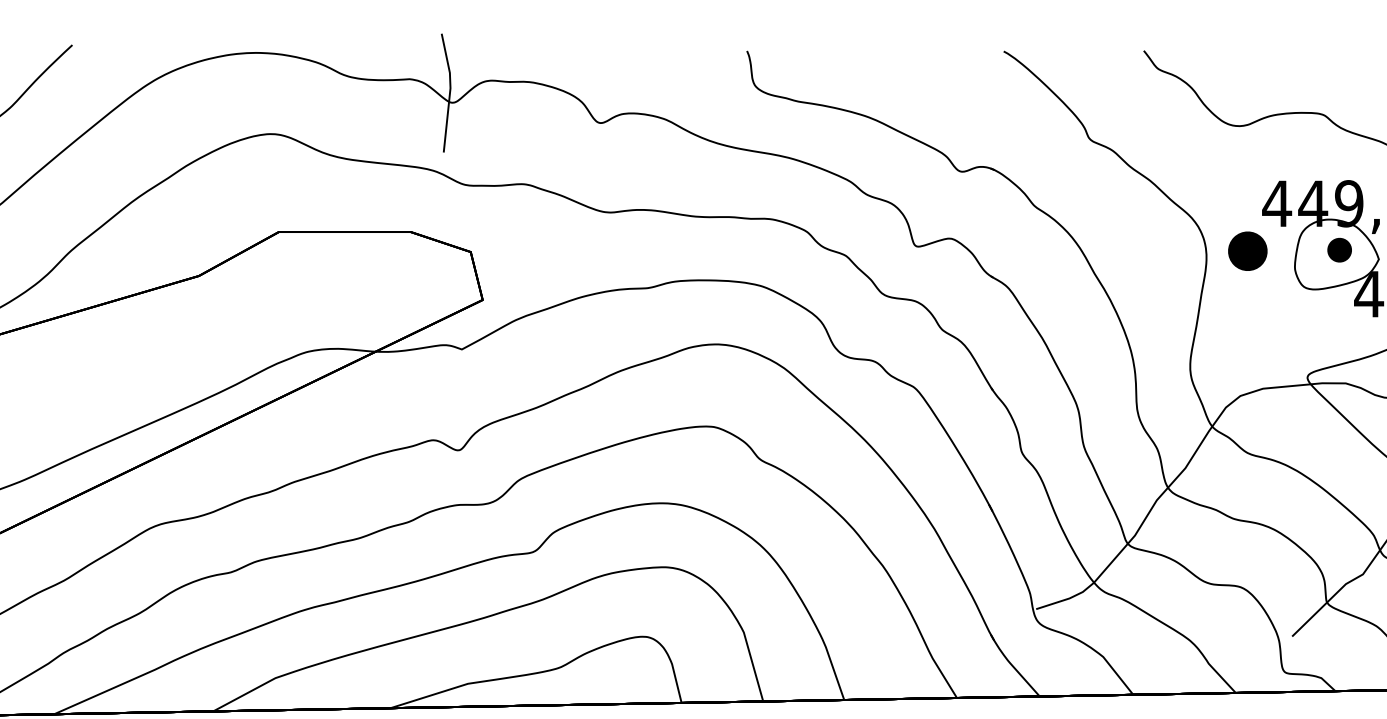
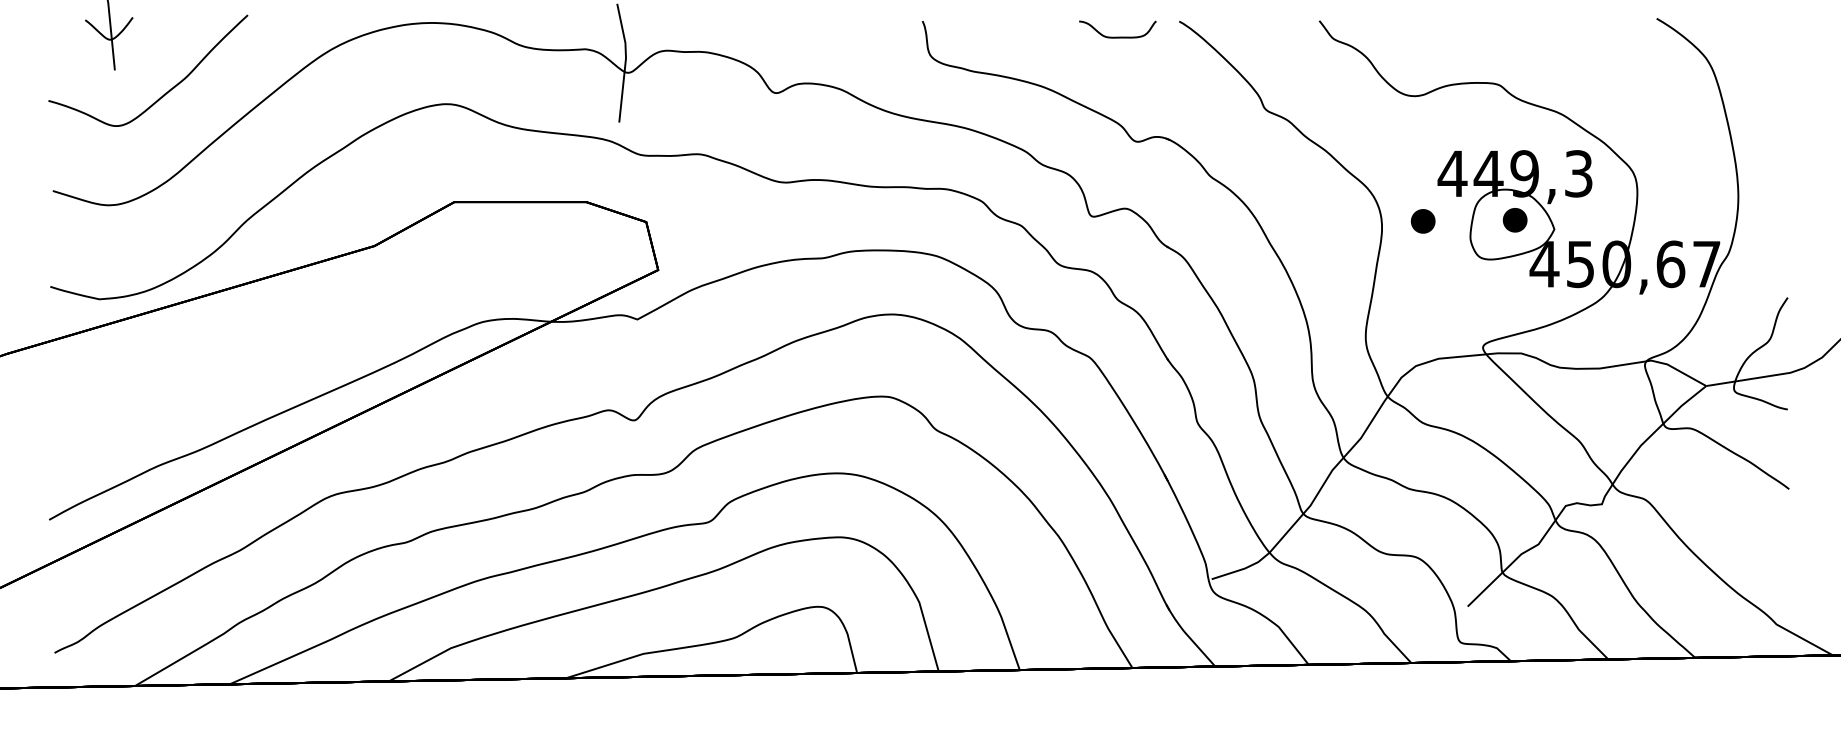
curve: (941, 66) -> (1117, 36), added
part: (1246, 251) -> (1422, 221), size x0.62

